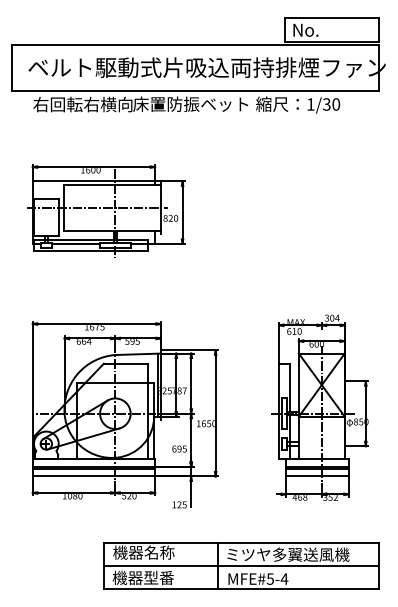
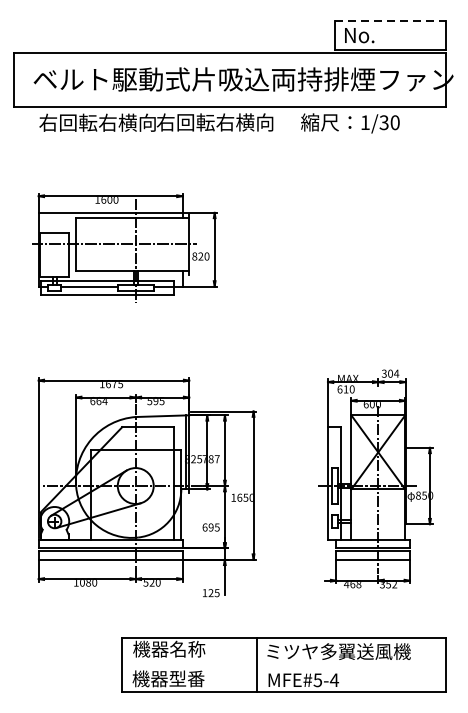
line: (332, 18) -> (390, 21), solid -> dashed
text: (190, 103) -> (224, 121), 床置防振ベット -> 右回転右横向
line: (241, 565) -> (283, 664), removed

